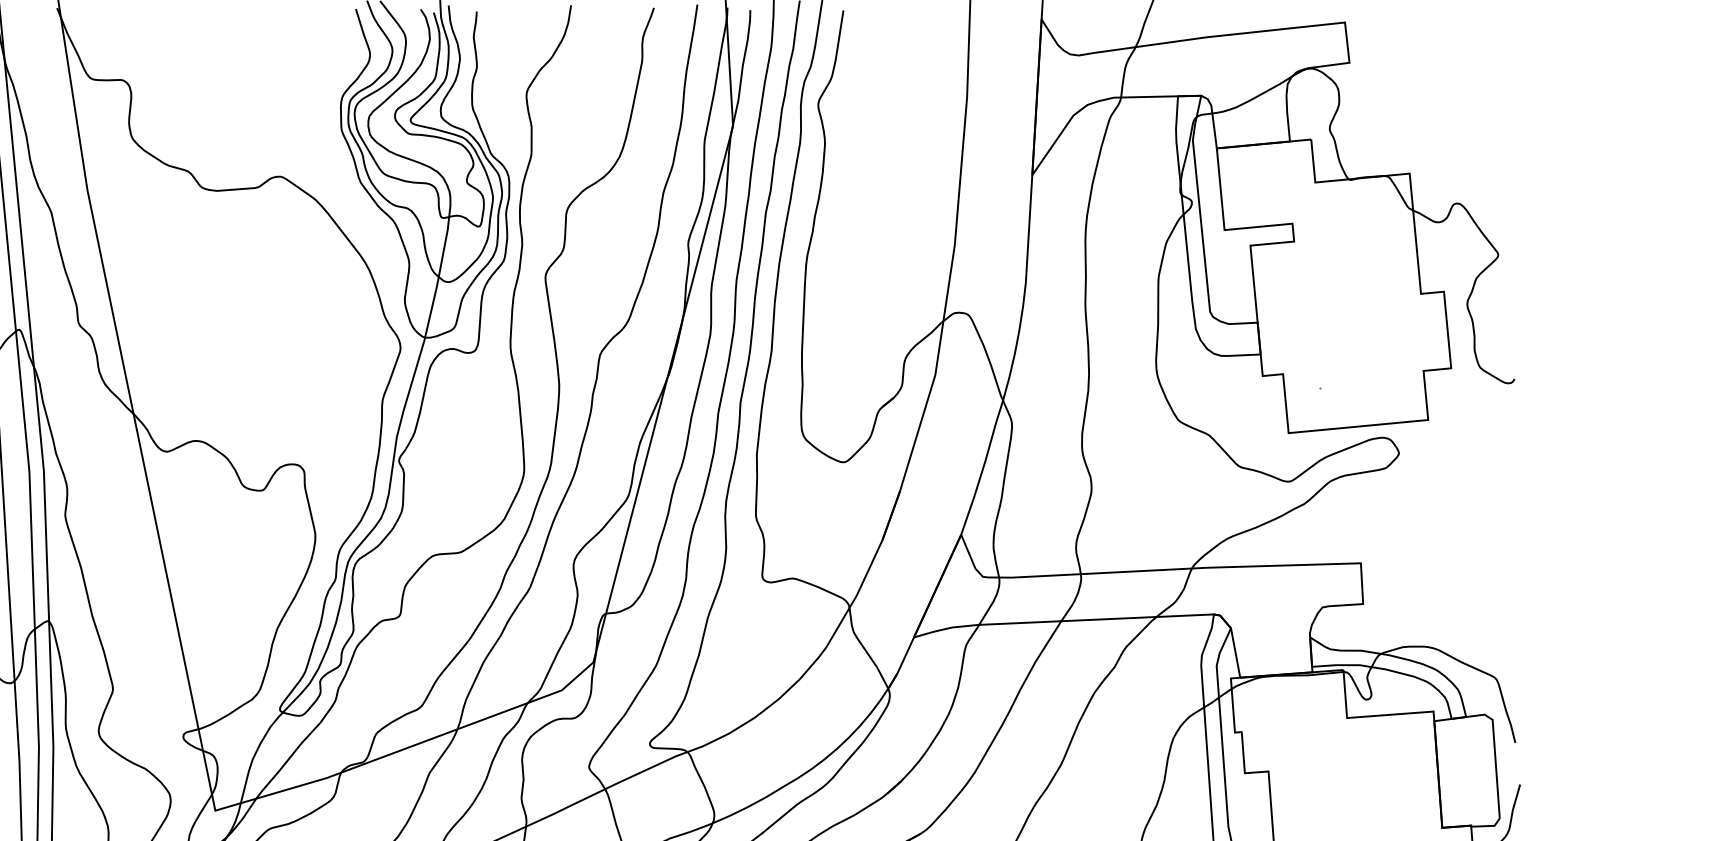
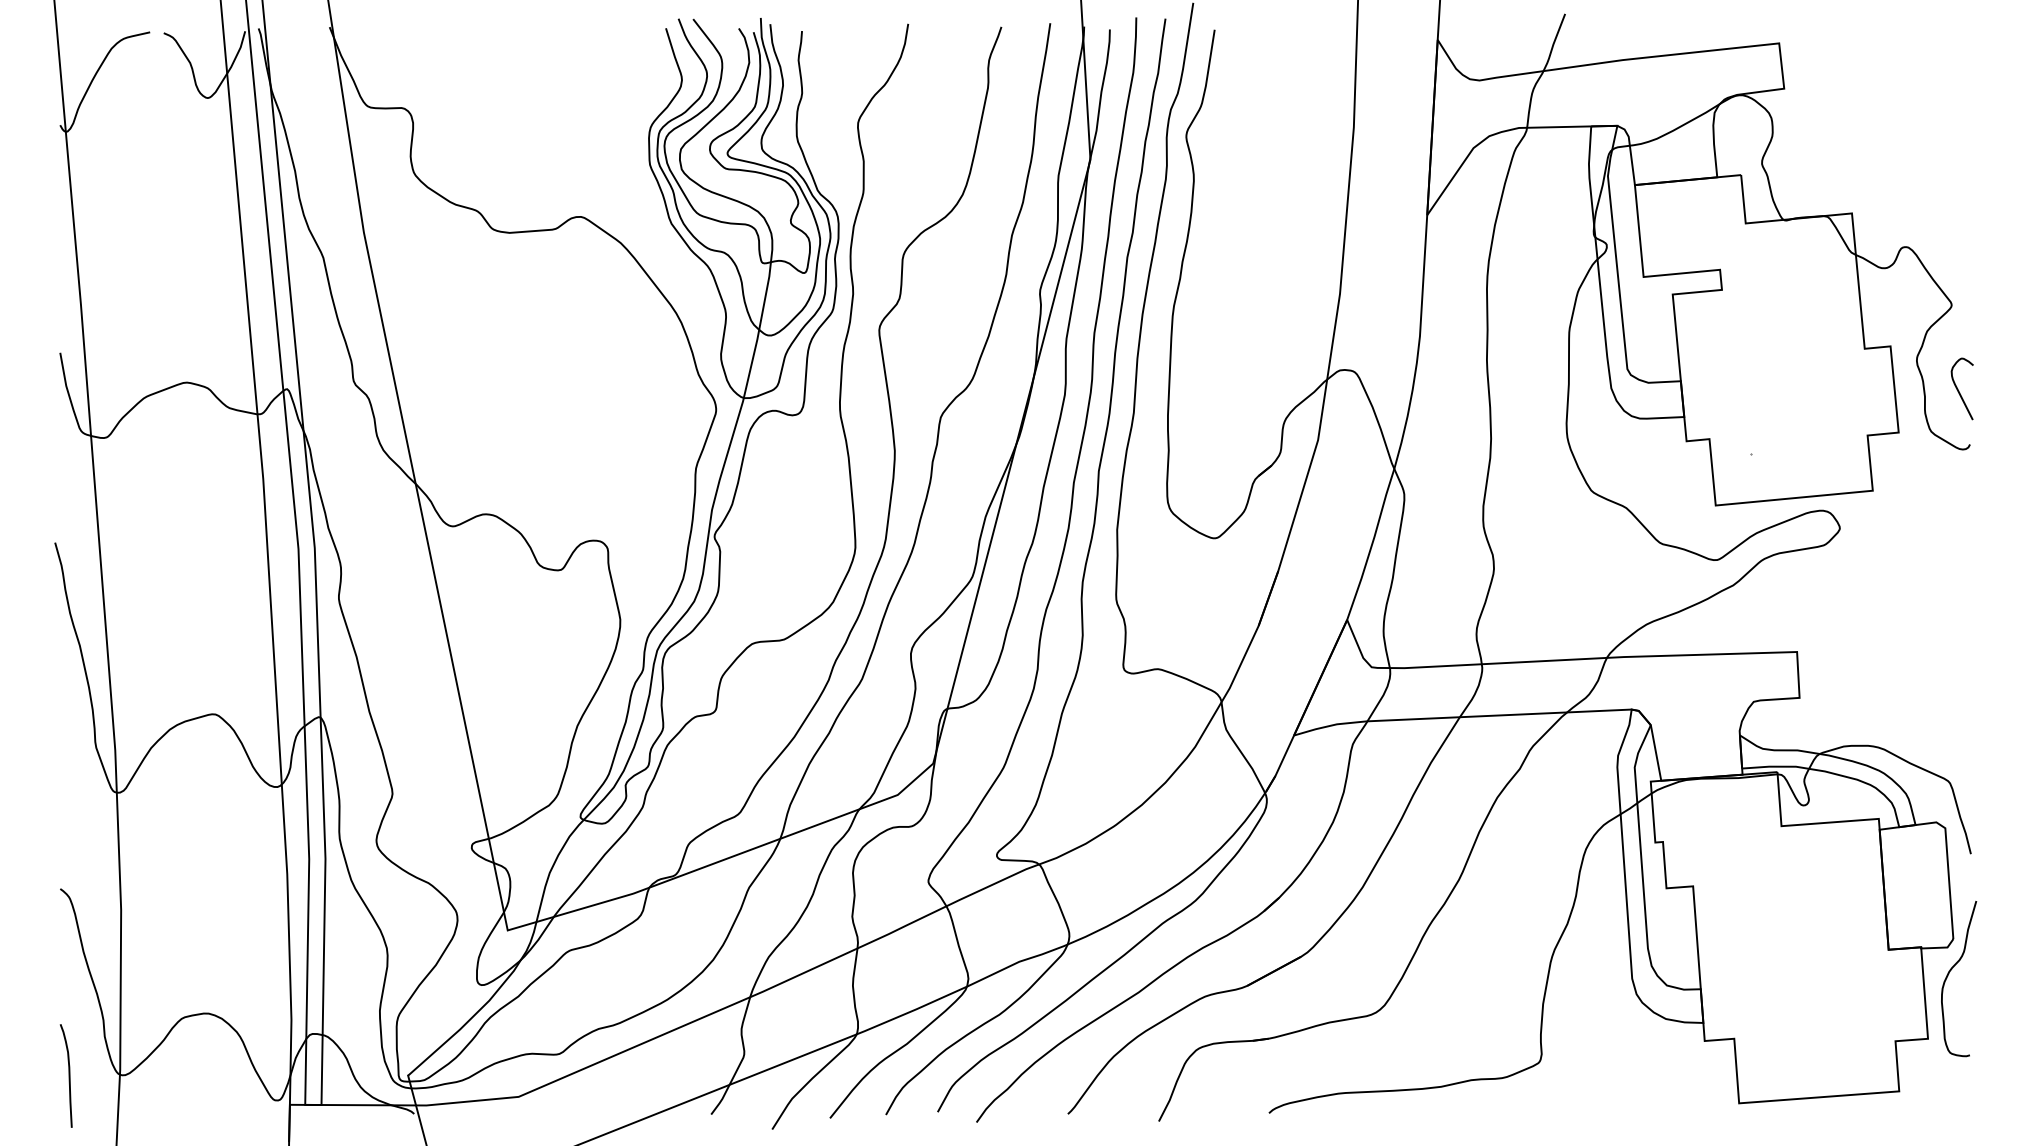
curve: (1505, 330) -> (1959, 390), added

